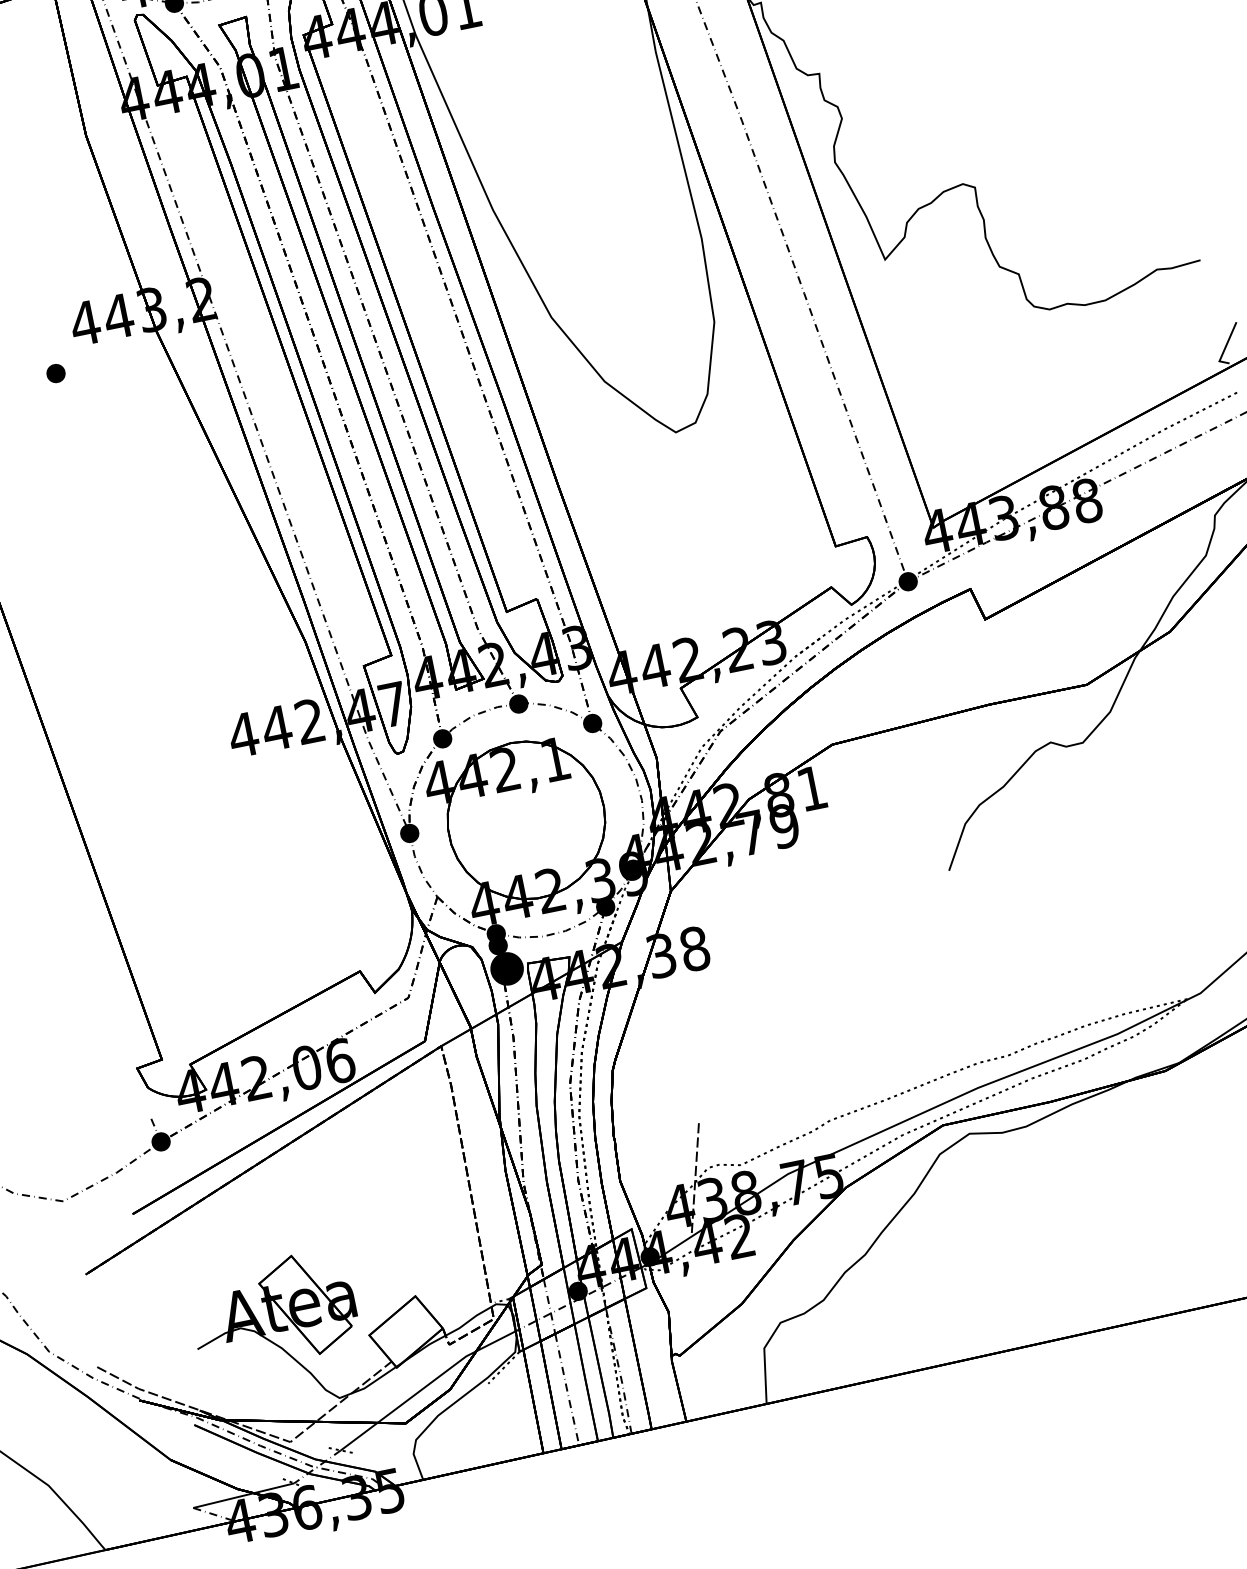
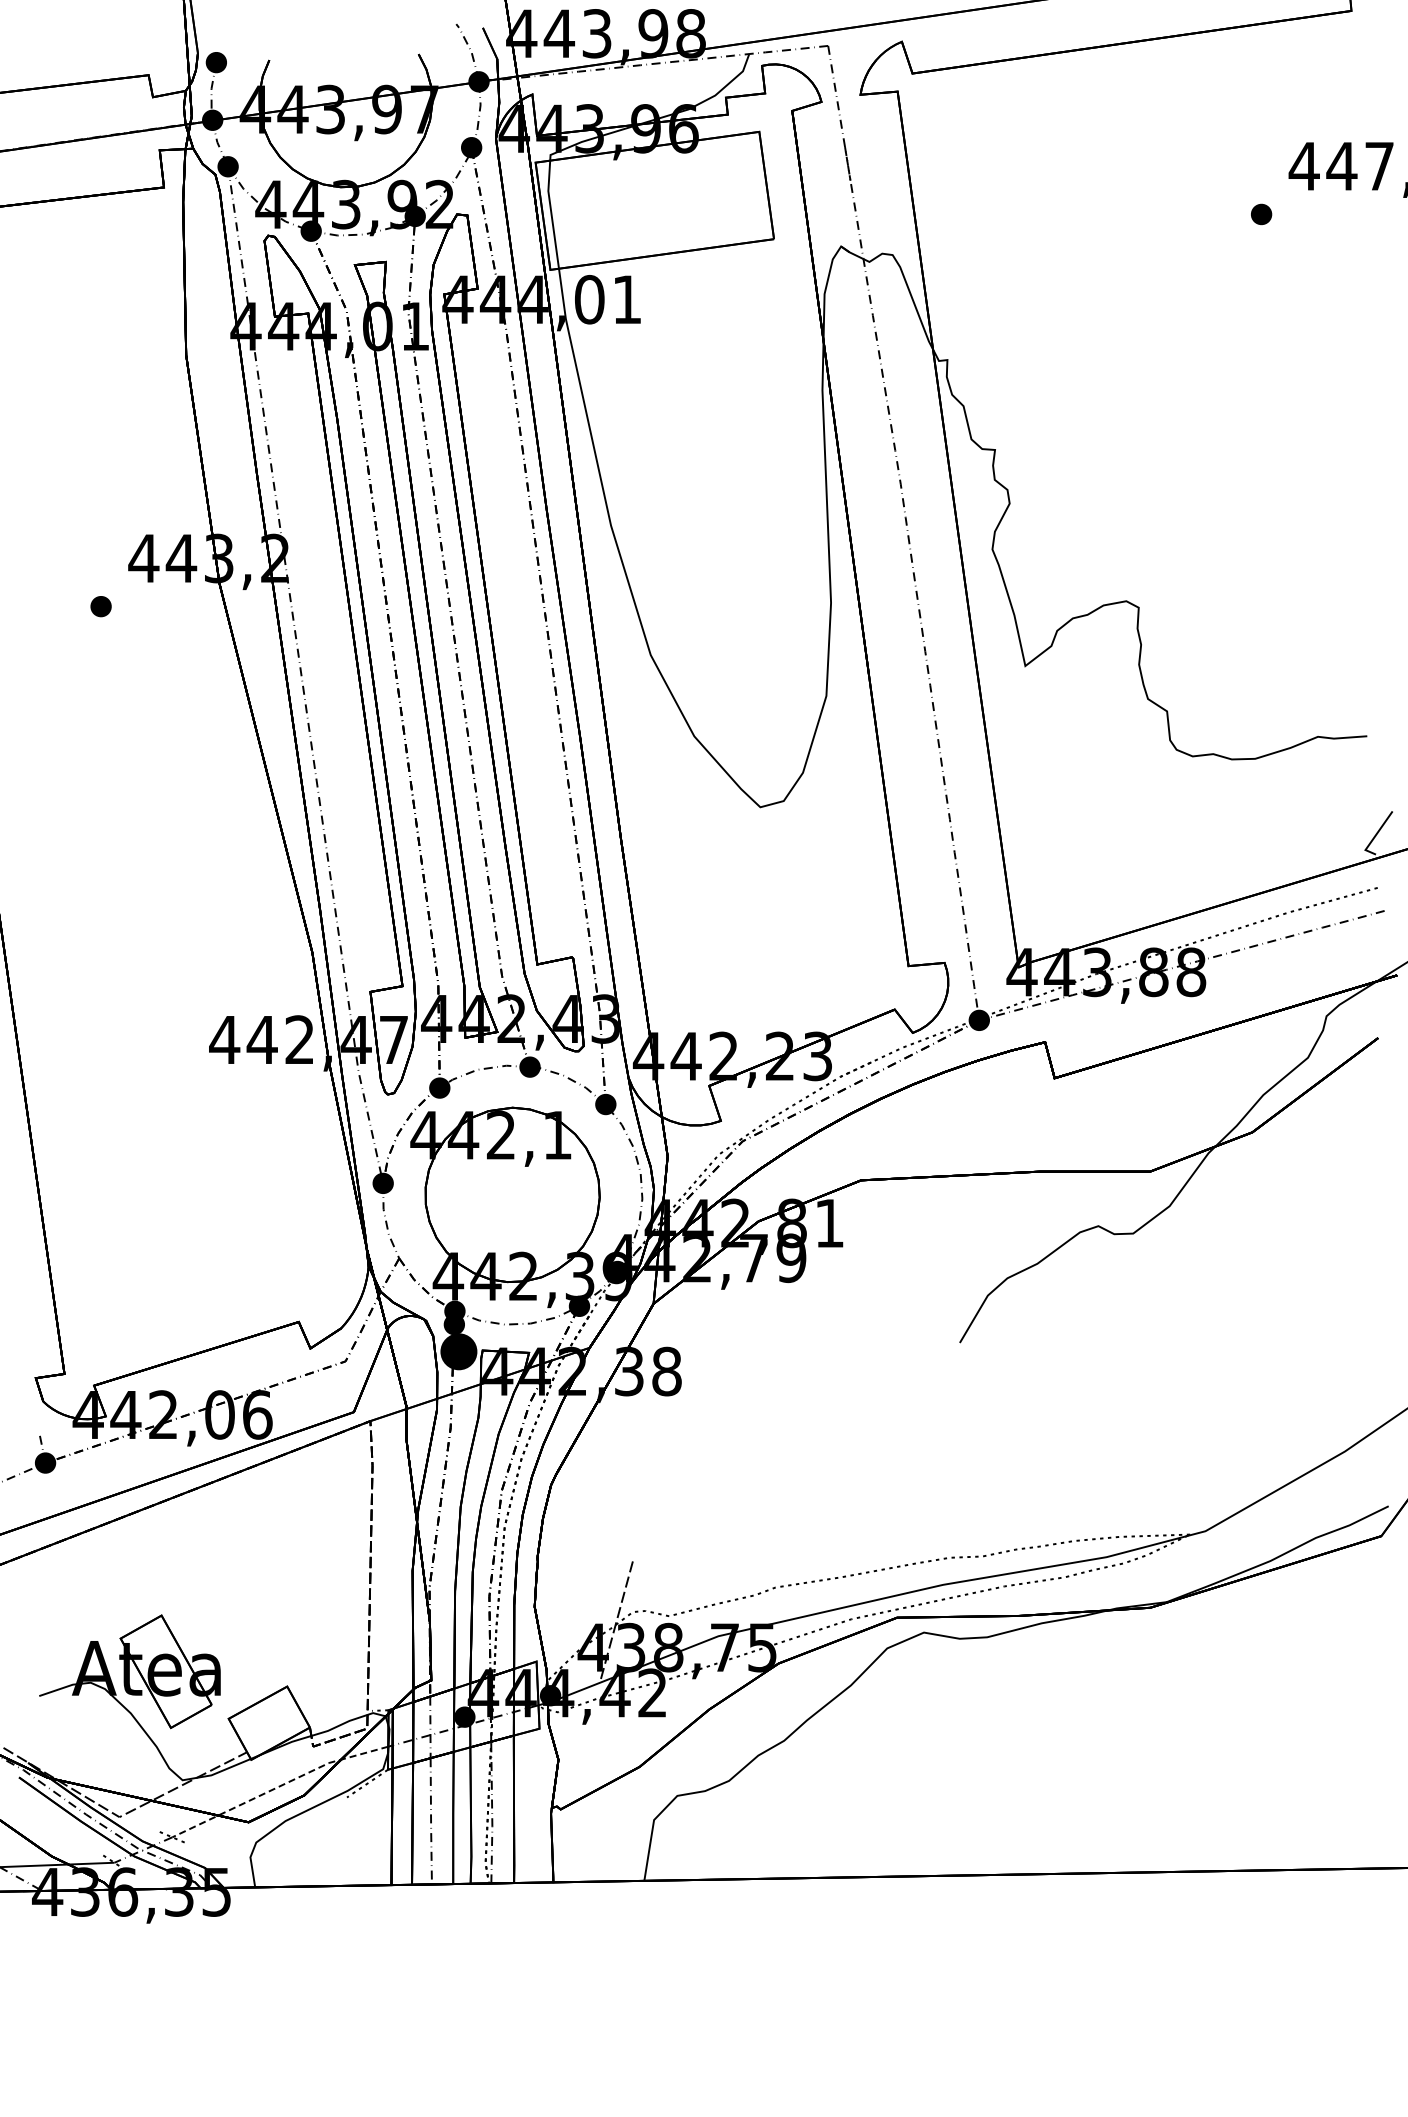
line: (425, 1386) -> (278, 1786), solid -> dashed

